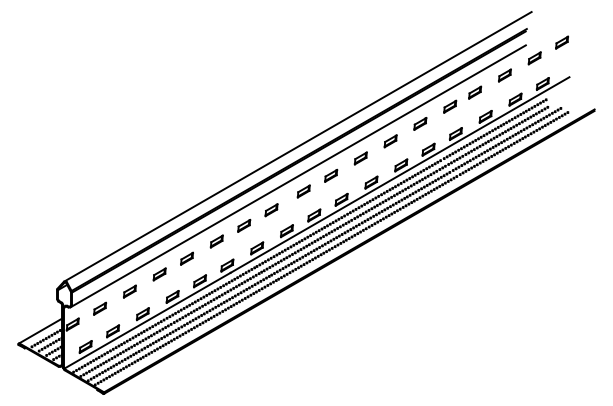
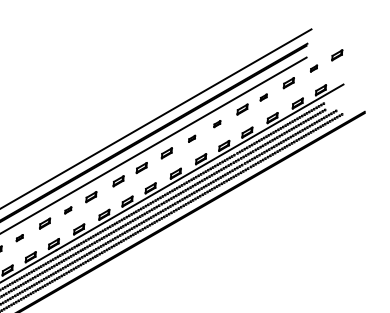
part: (534, 58) -> (313, 68), size x0.6
part: (475, 92) -> (263, 97), size x0.6
part: (420, 123) -> (217, 123), size x0.6
part: (390, 141) -> (192, 138), size x0.6
part: (244, 225) -> (68, 210), size x0.6
part: (186, 258) -> (19, 237), size x0.6

